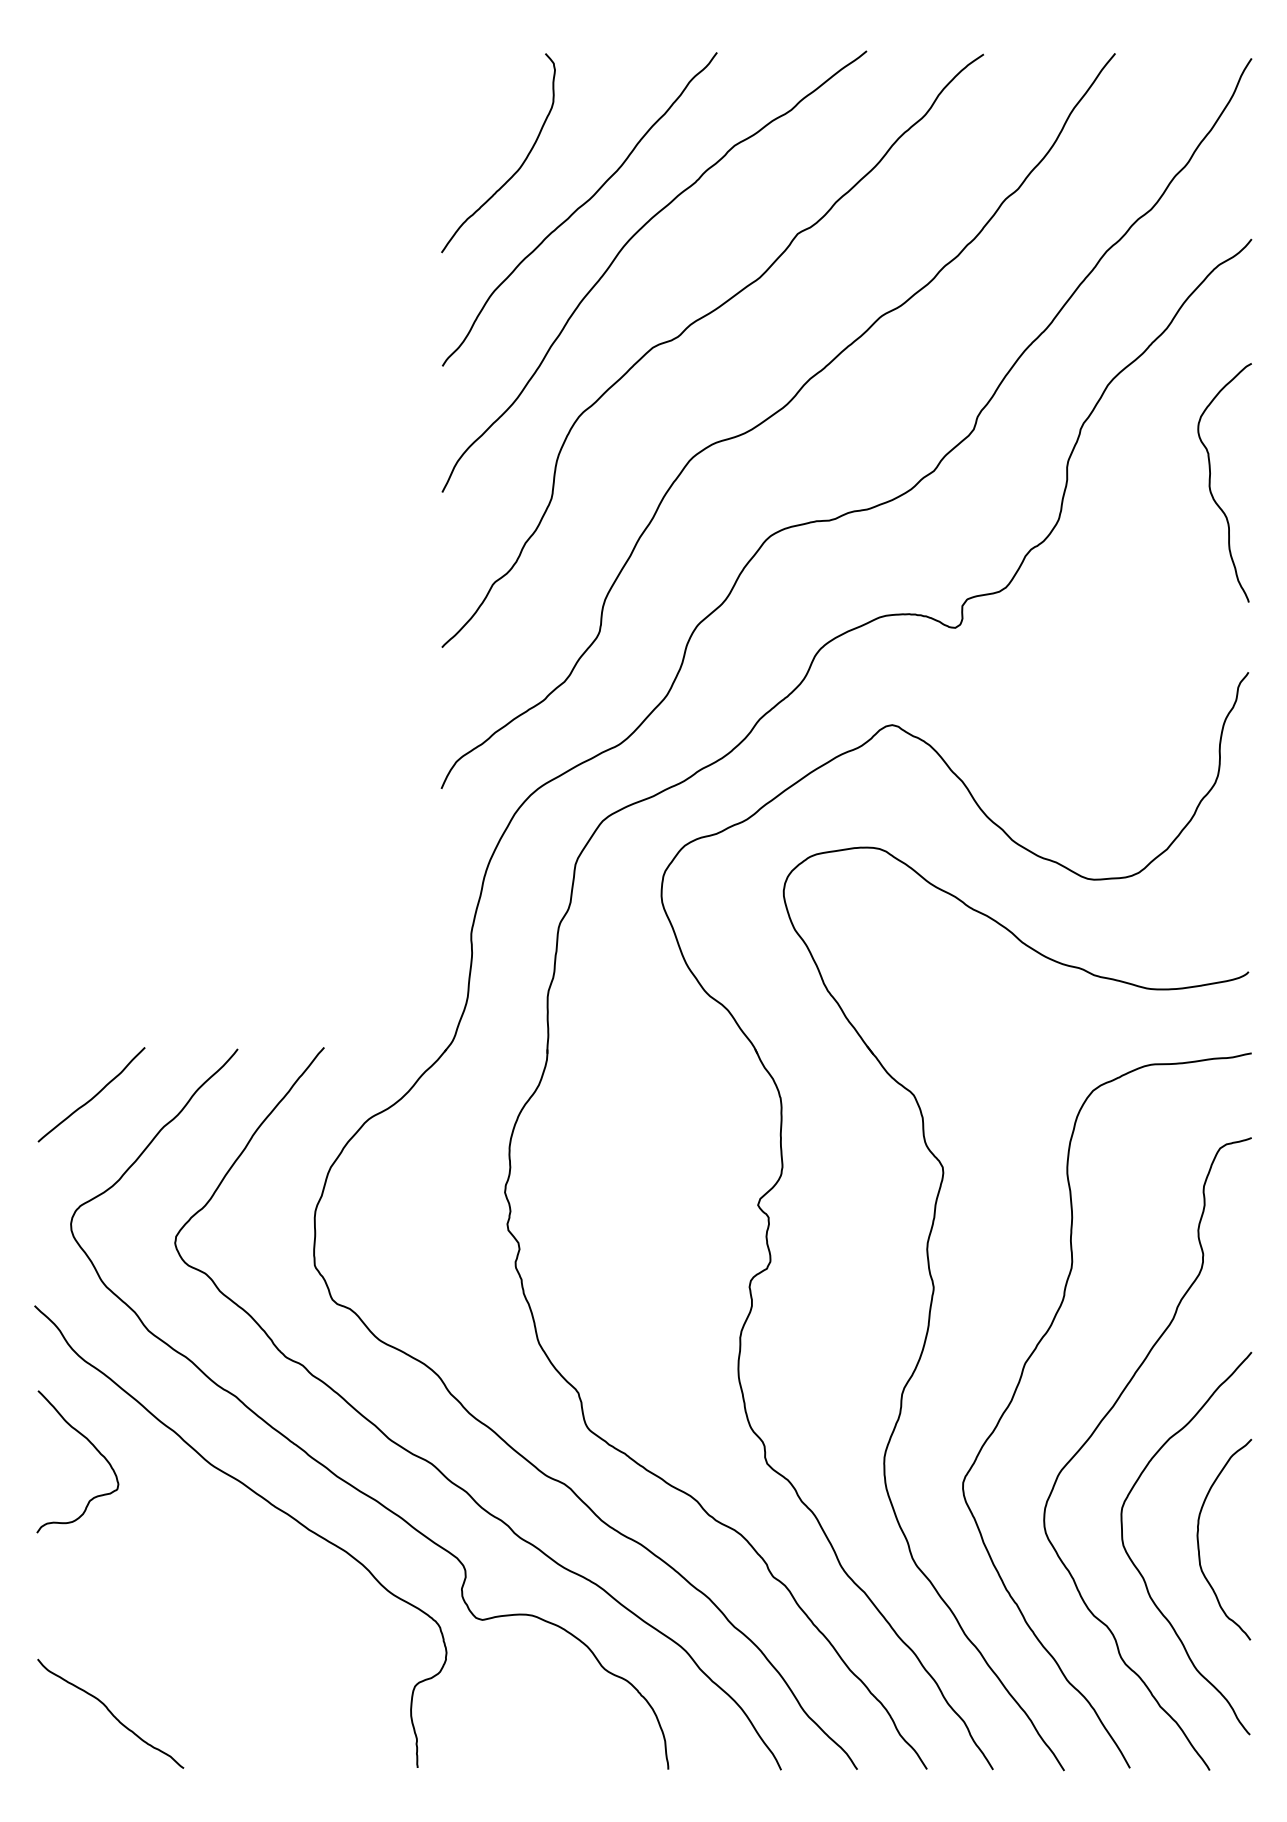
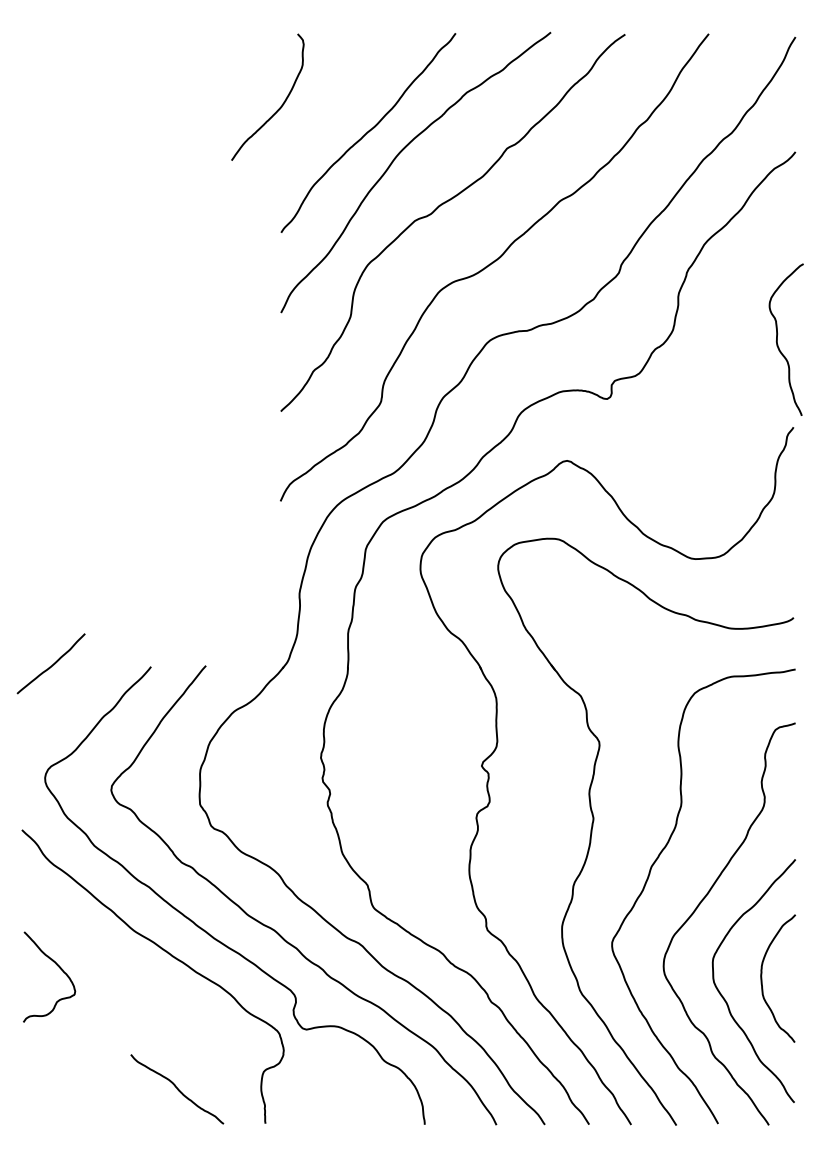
curve: (520, 164) -> (281, 104), moved
curve: (1210, 482) -> (777, 339), moved
curve: (93, 1095) -> (52, 664), moved
curve: (92, 1446) -> (58, 967), moved
curve: (110, 1714) -> (177, 1089), moved

